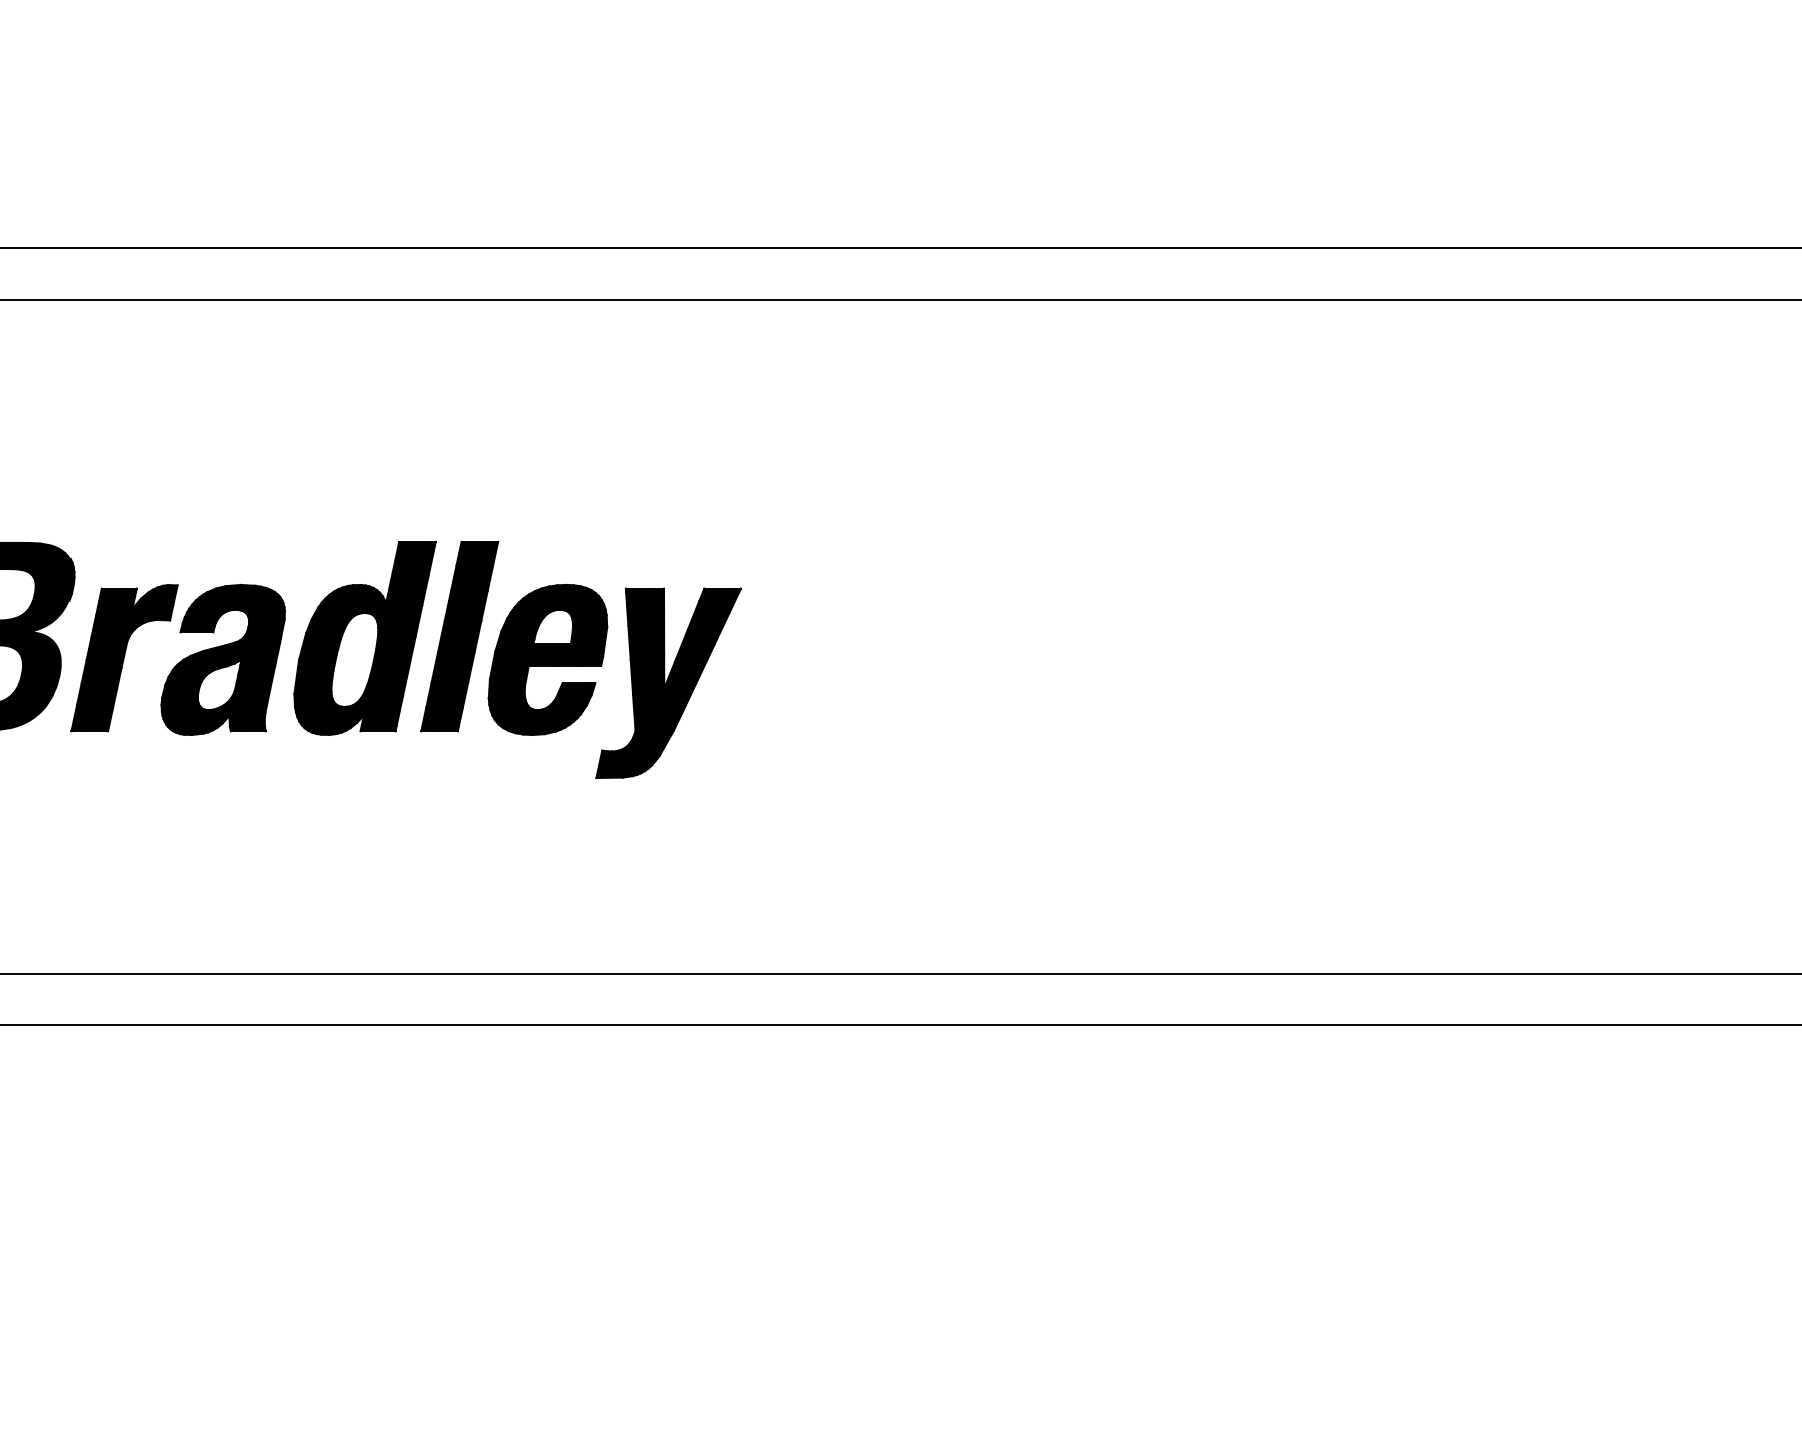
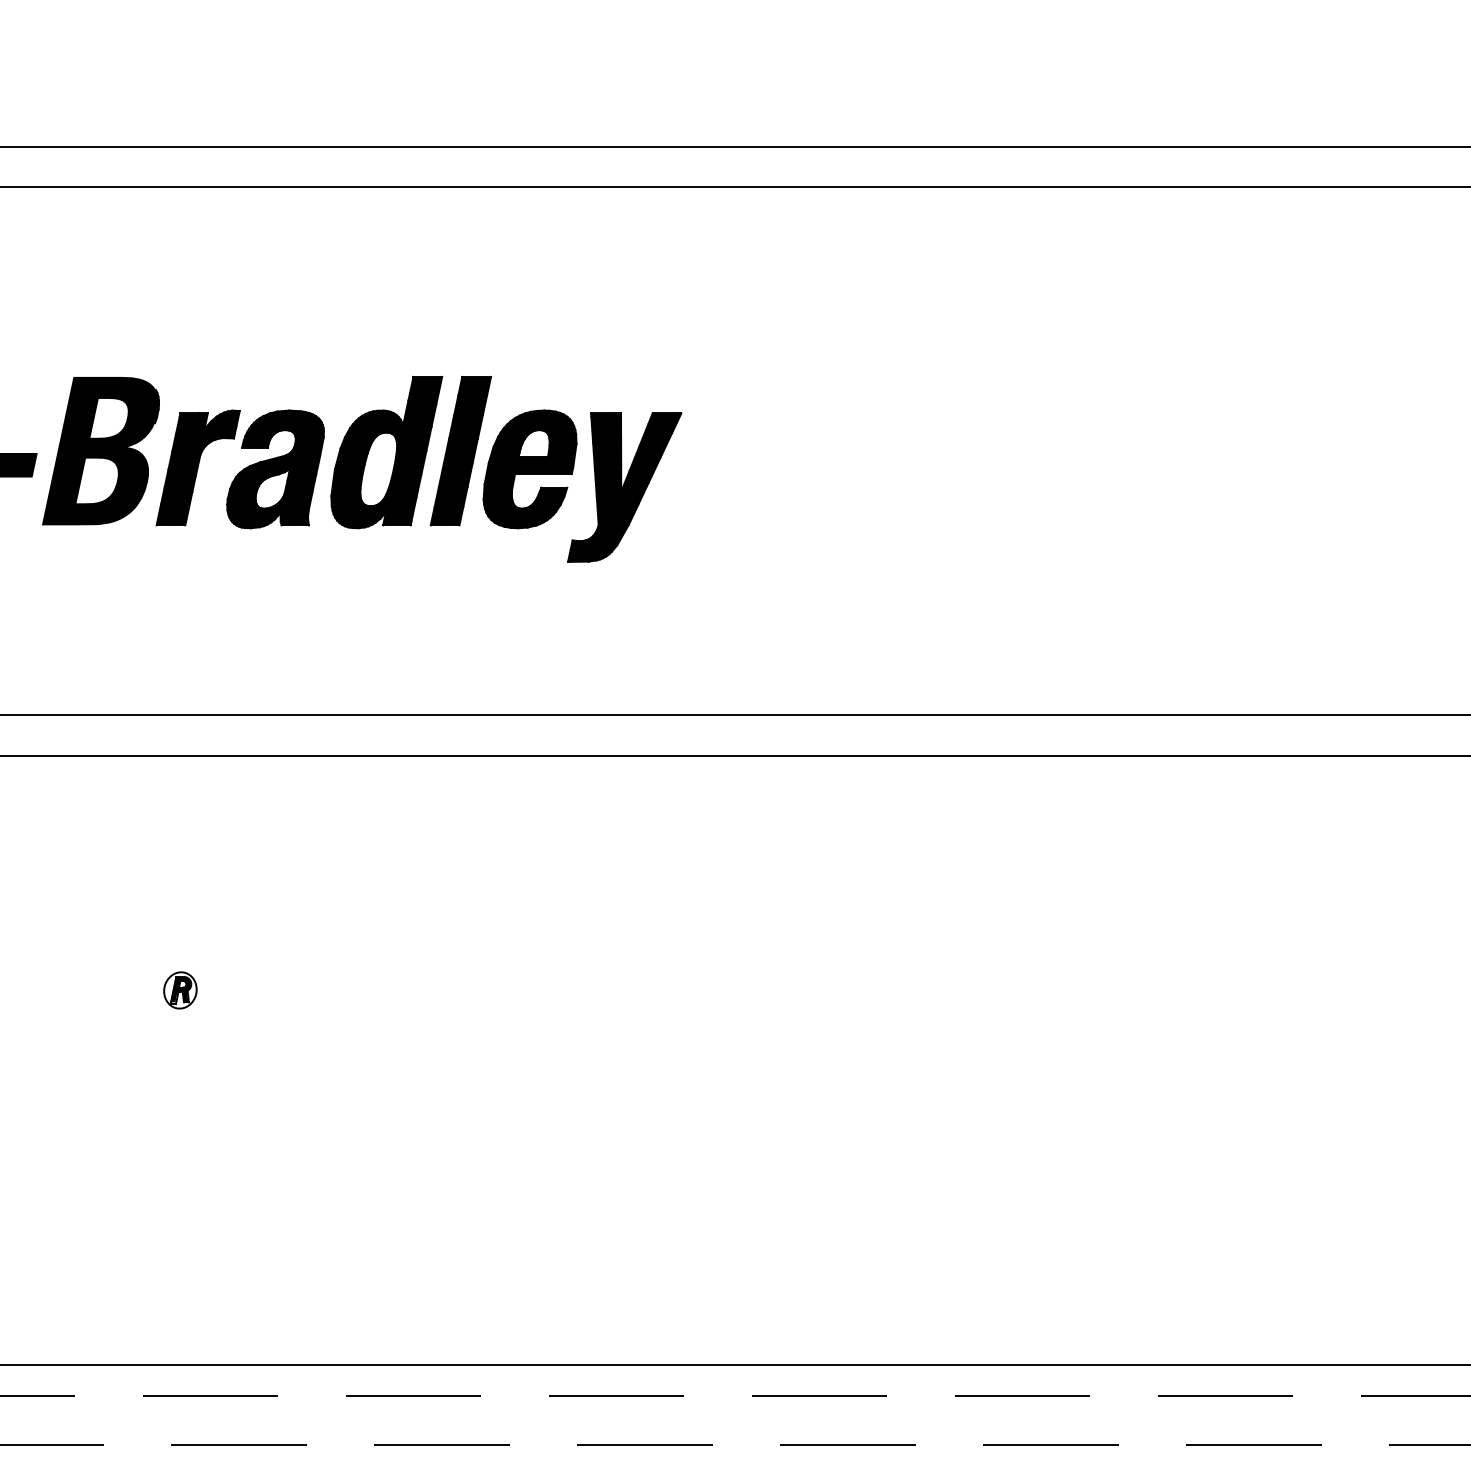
part: (101, 1324) -> (180, 990), added

